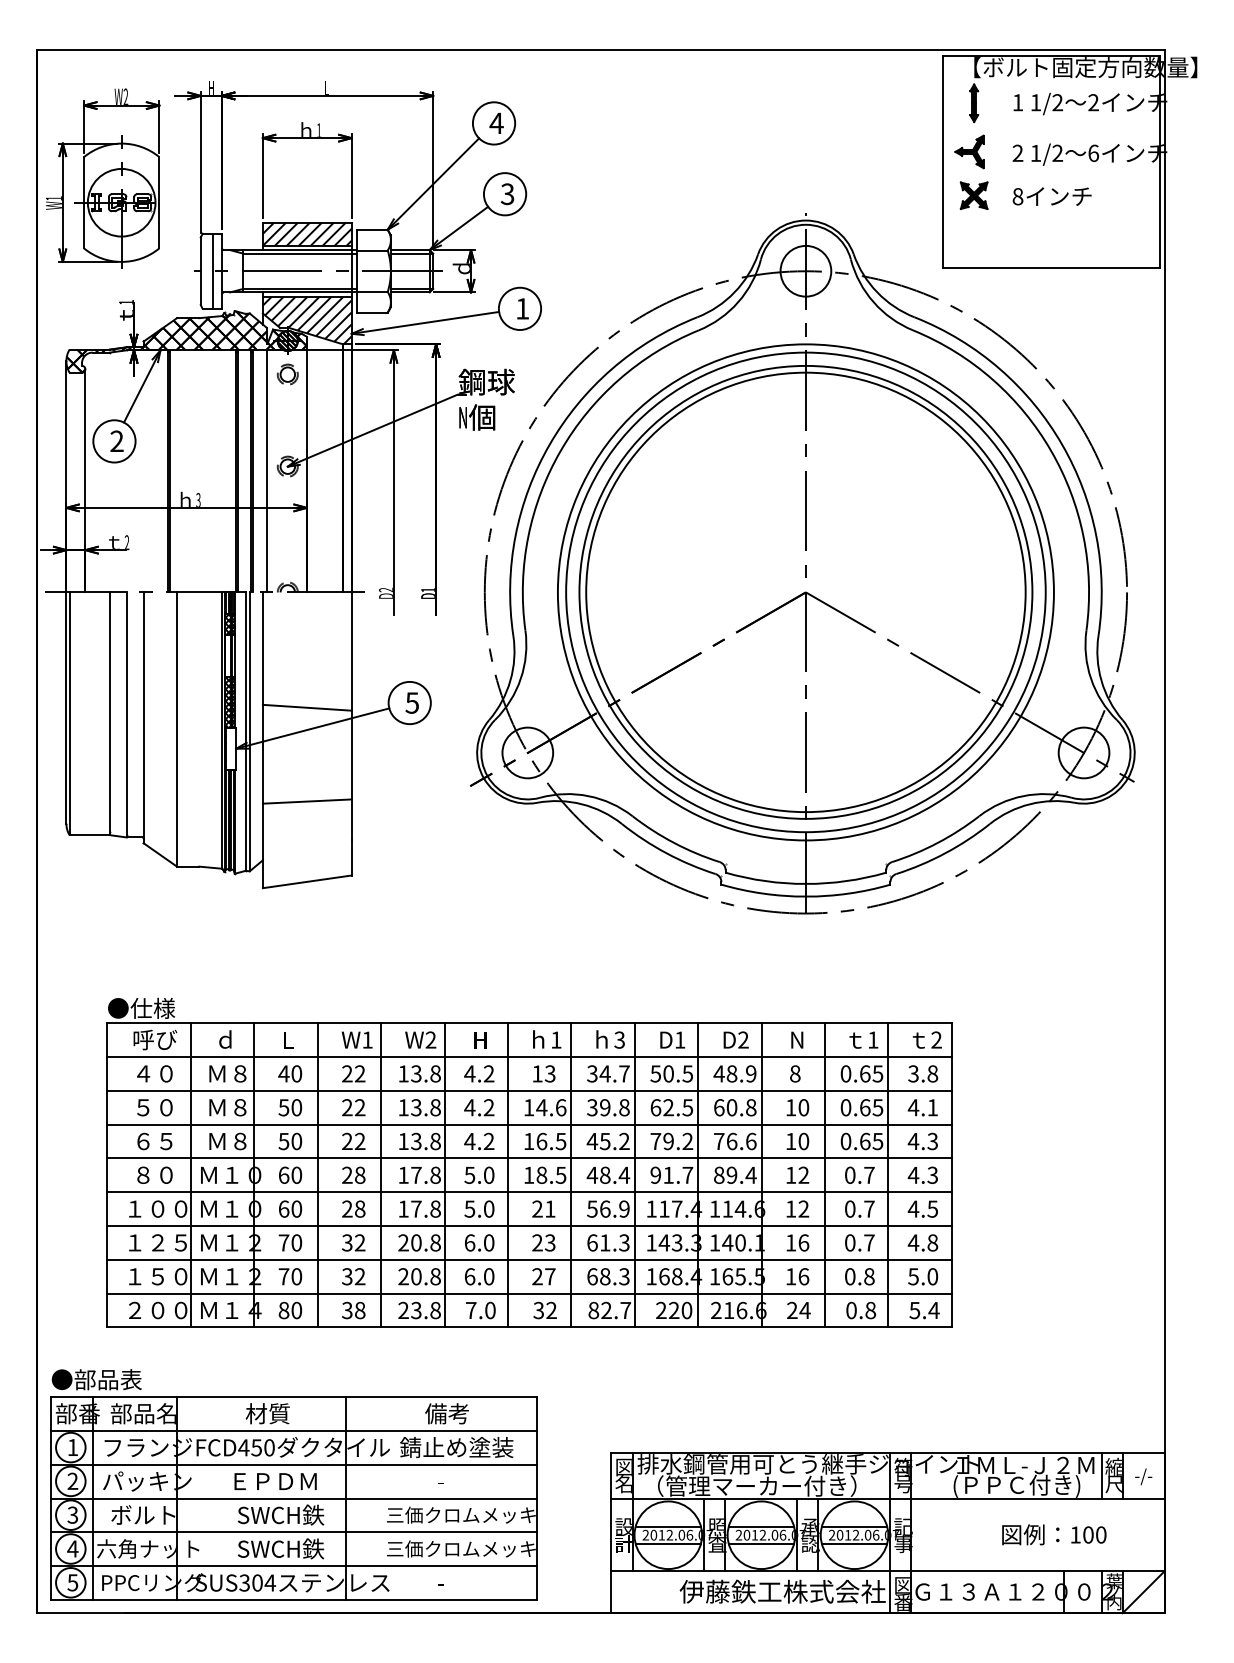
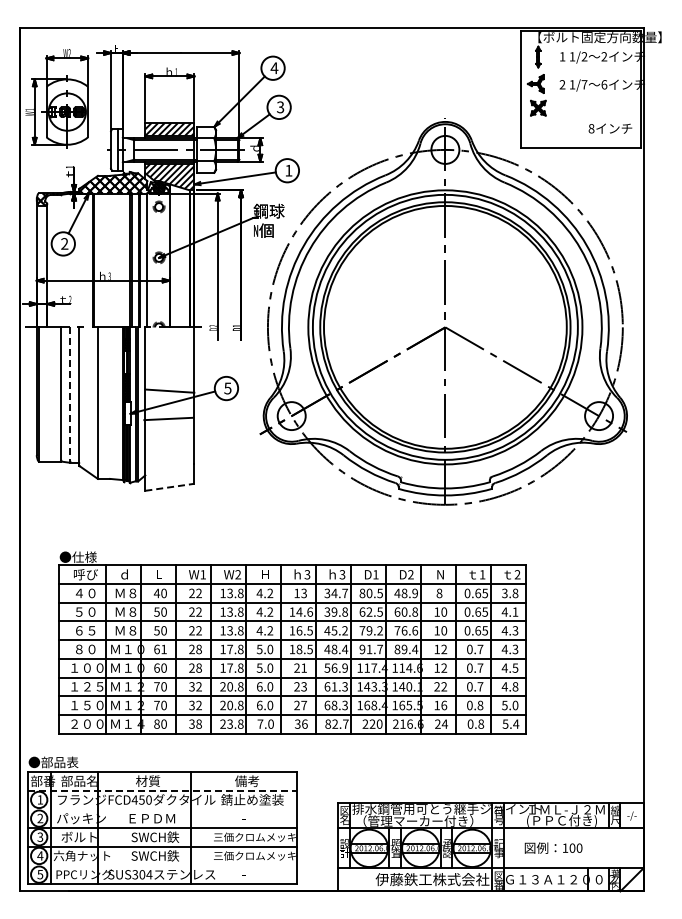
text: (1057, 152) -> (584, 84), 1/2 -> 1/7
text: (1052, 196) -> (610, 128), moved
line: (127, 715) -> (70, 395), solid -> dashed
line: (306, 800) -> (168, 418), moved
line: (306, 882) -> (169, 487), solid -> dashed
text: (556, 1039) -> (307, 574), 1 -> 3
text: (655, 1072) -> (362, 592), 50.5 -> 80.5
text: (295, 1175) -> (163, 649), 60 -> 61
text: (797, 1242) -> (440, 686), 16 -> 22
text: (550, 1309) -> (304, 723), 32 -> 36
line: (293, 1430) -> (162, 790), solid -> dashed
line: (293, 1464) -> (162, 809), removed
text: (1054, 1533) -> (553, 847), moved
line: (293, 1566) -> (162, 865), removed

